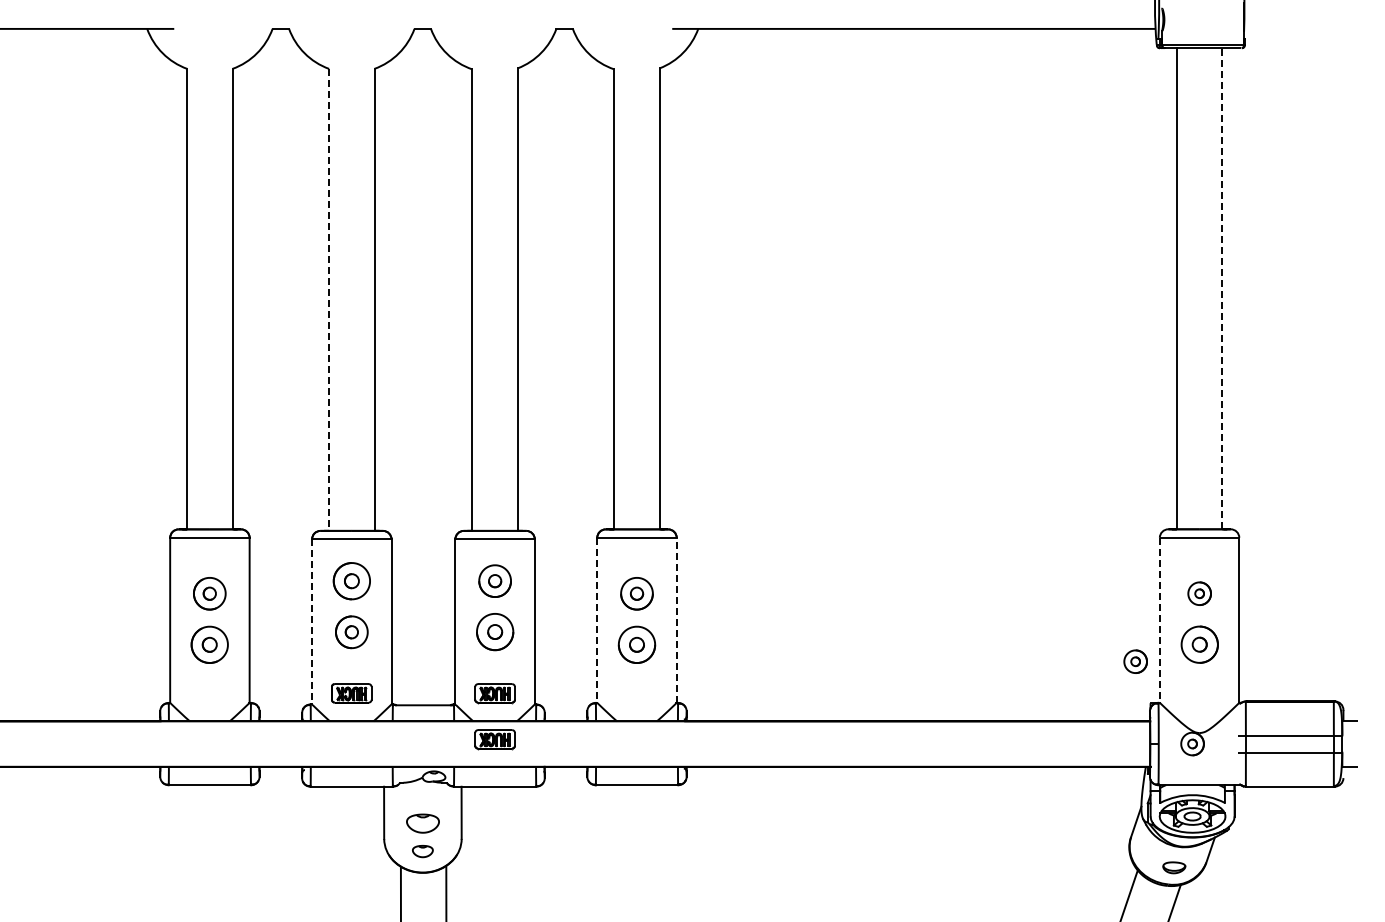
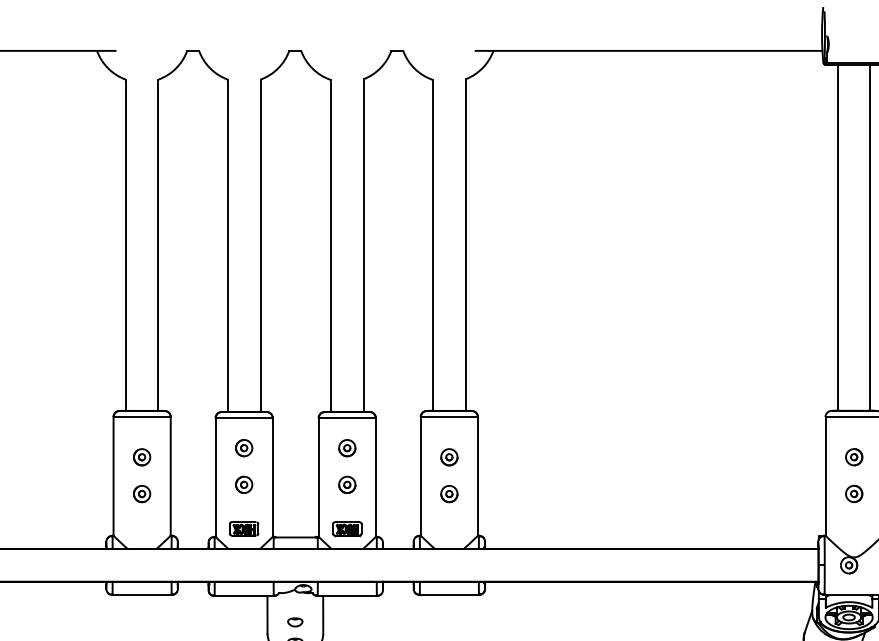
line: (1222, 288) -> (870, 237), dashed -> solid
line: (329, 299) -> (228, 245), dashed -> solid
part: (351, 580) -> (244, 447), size x0.62
part: (494, 580) -> (346, 447), size x0.71
part: (209, 593) -> (141, 457), size x0.71
part: (636, 593) -> (449, 457), size x0.71
line: (597, 620) -> (420, 476), dashed -> solid
line: (676, 620) -> (477, 476), dashed -> solid
line: (1159, 620) -> (825, 476), dashed -> solid
line: (312, 622) -> (215, 477), dashed -> solid
part: (351, 631) -> (244, 484), size x0.71
part: (494, 632) -> (346, 485), size x0.62
part: (209, 644) -> (141, 493), size x0.62
part: (636, 644) -> (449, 493), size x0.62
part: (1199, 644) -> (854, 493), size x0.62
part: (1135, 661) -> (808, 505), removed
part: (494, 739) -> (346, 562), removed
part: (422, 822) -> (295, 621), size x0.62

